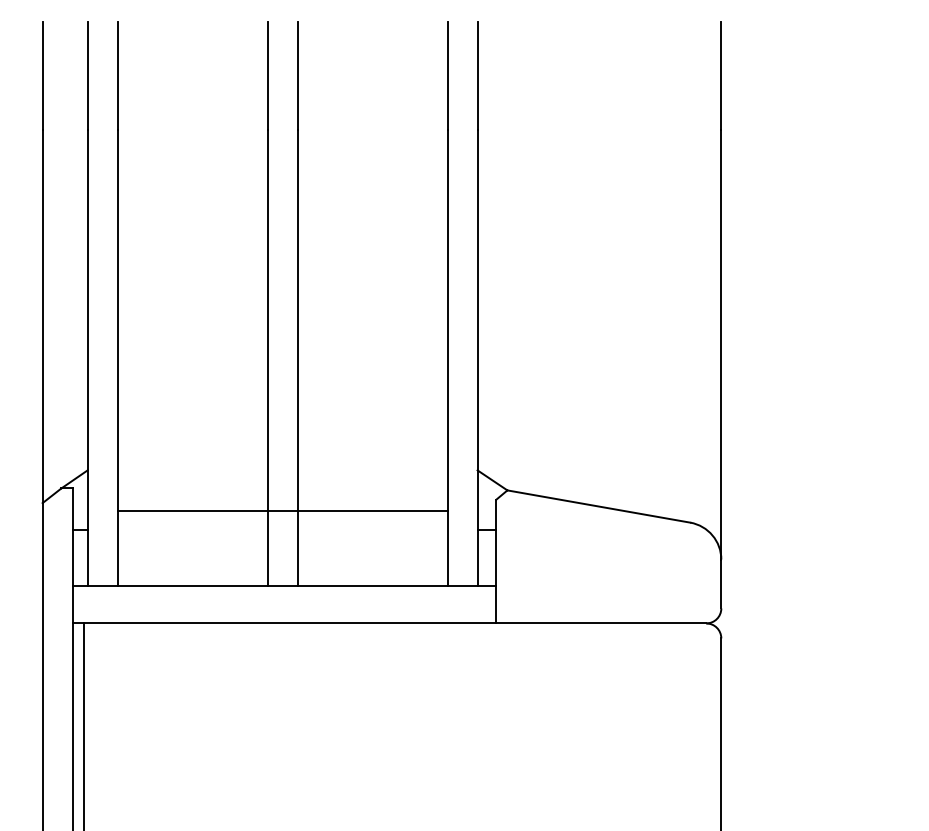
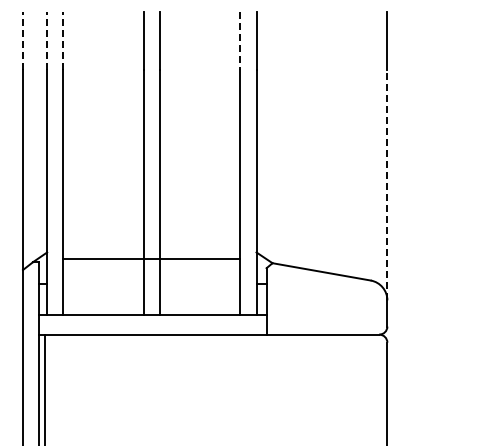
line: (43, 75) -> (23, 40), solid -> dashed
line: (88, 75) -> (47, 40), solid -> dashed
line: (118, 75) -> (63, 40), solid -> dashed
line: (447, 75) -> (240, 40), solid -> dashed
line: (721, 343) -> (387, 184), solid -> dashed
line: (281, 511) -> (151, 259), moved

